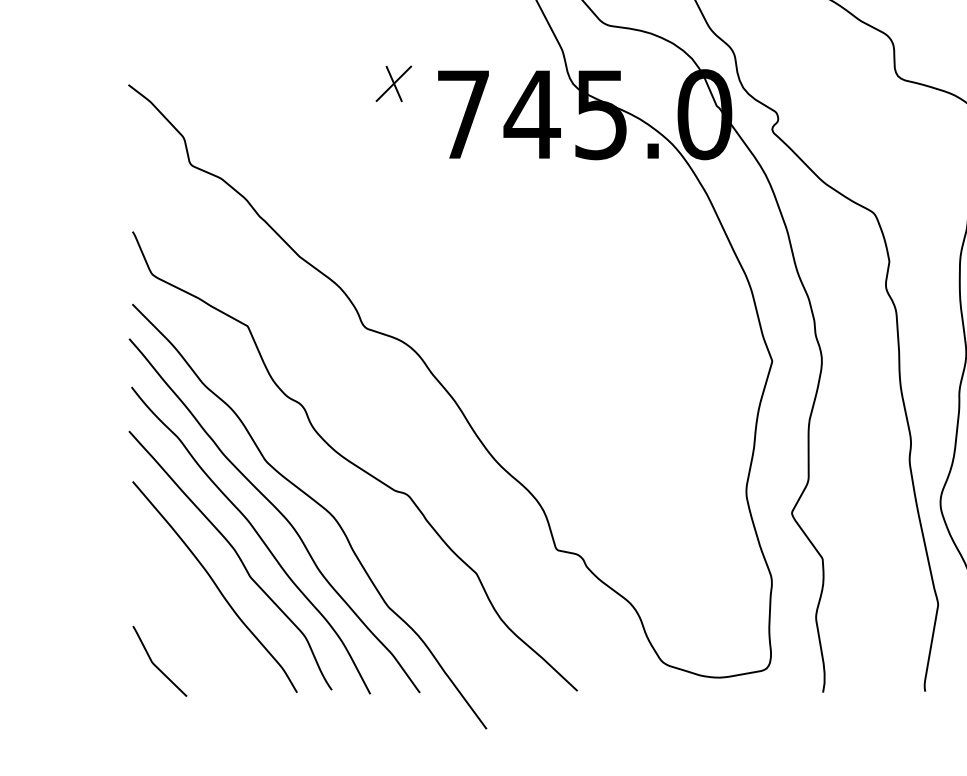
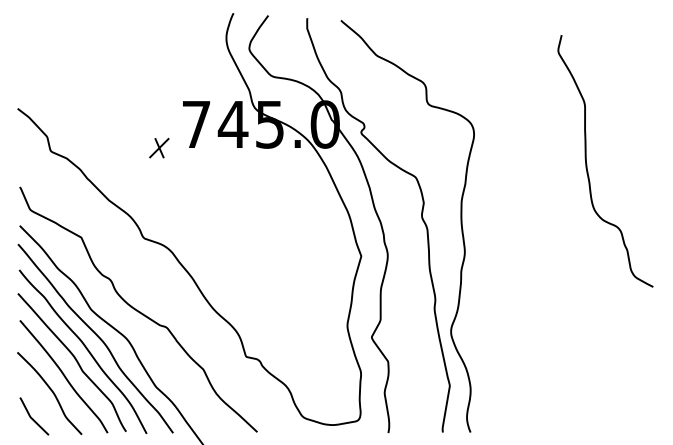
part: (394, 82) -> (159, 147), moved
curve: (191, 614) -> (51, 391), added

